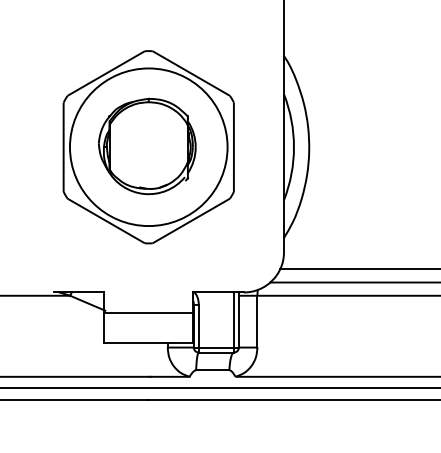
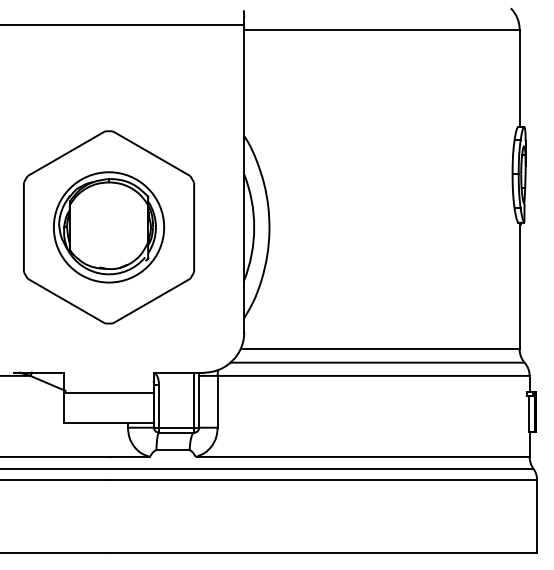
circle: (148, 147) -> (108, 227), size x0.7

